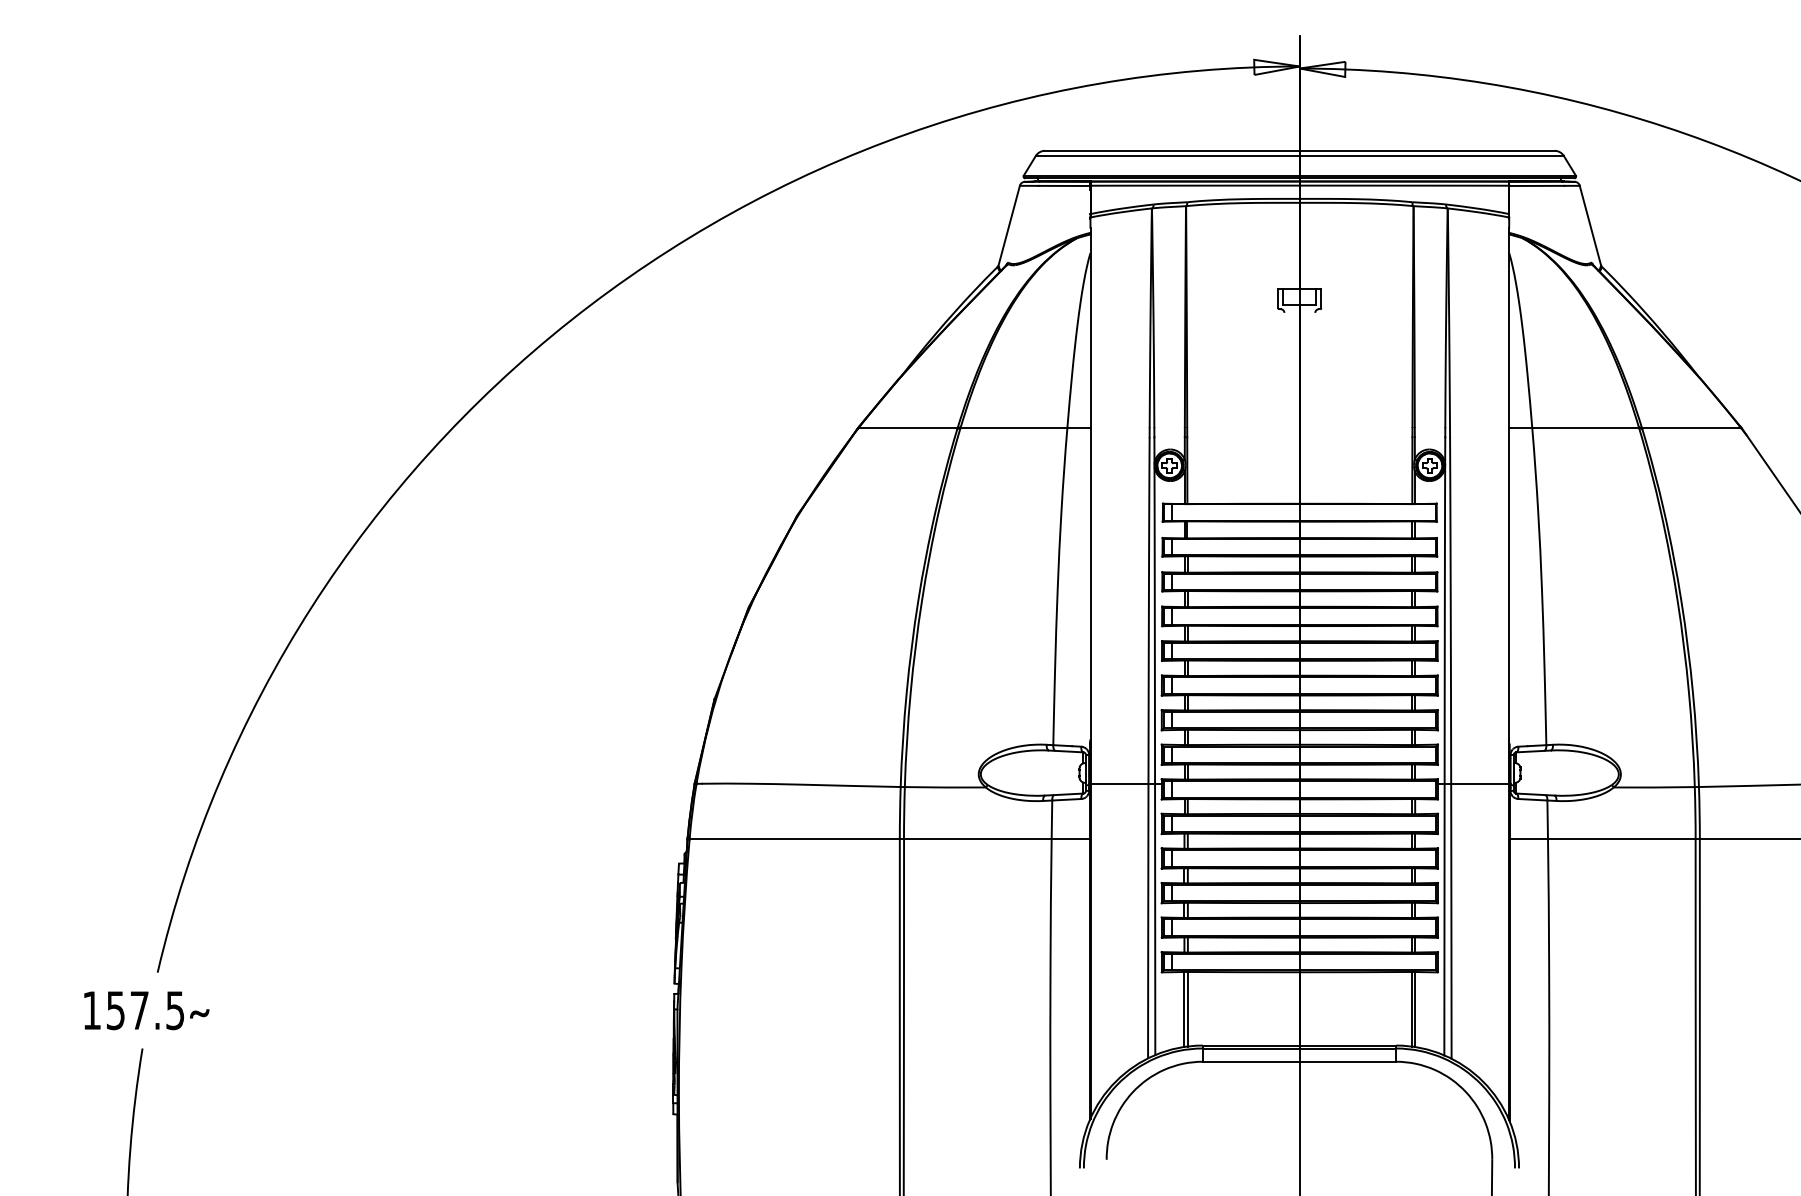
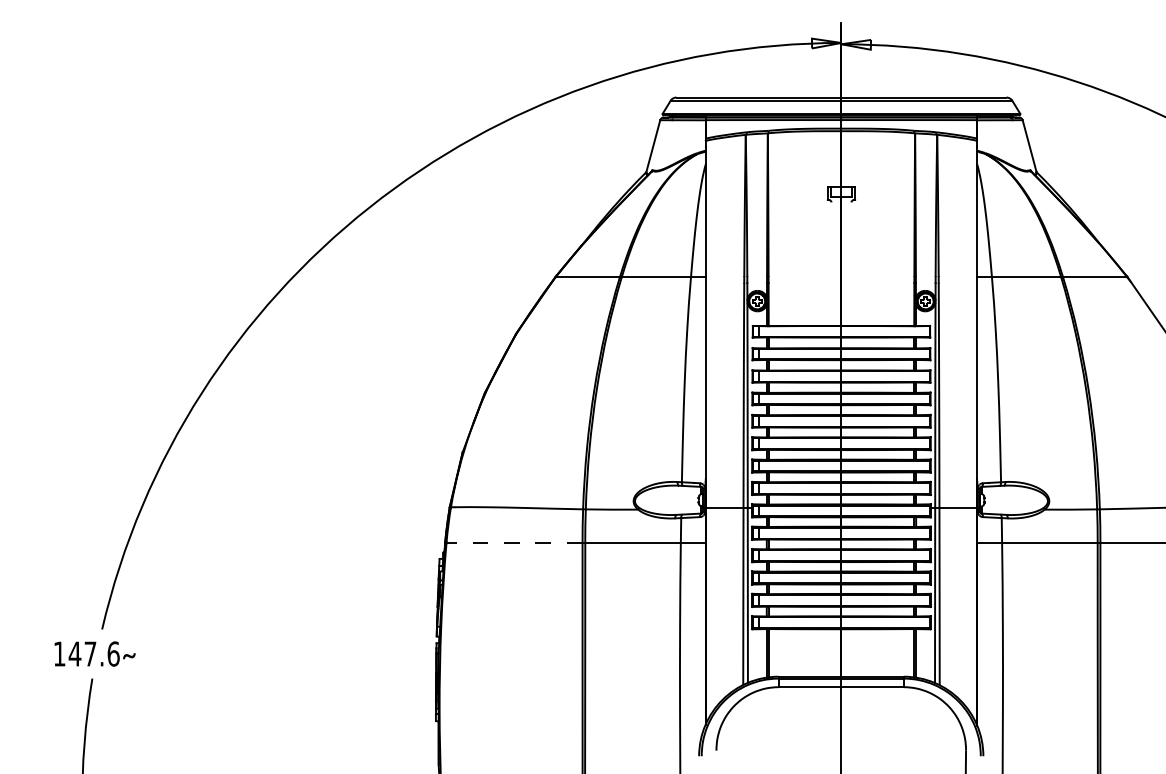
line: (794, 838) -> (514, 542), solid -> dashed
text: (144, 1009) -> (93, 653), 157.5 -> 147.6

